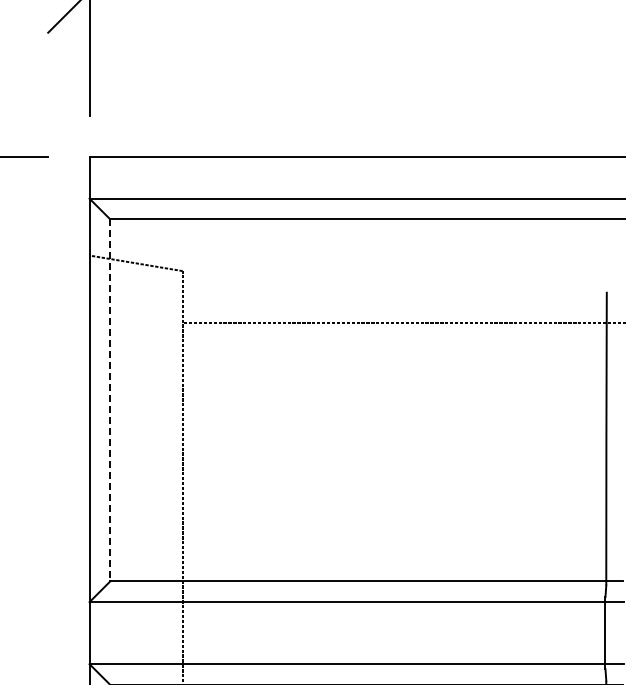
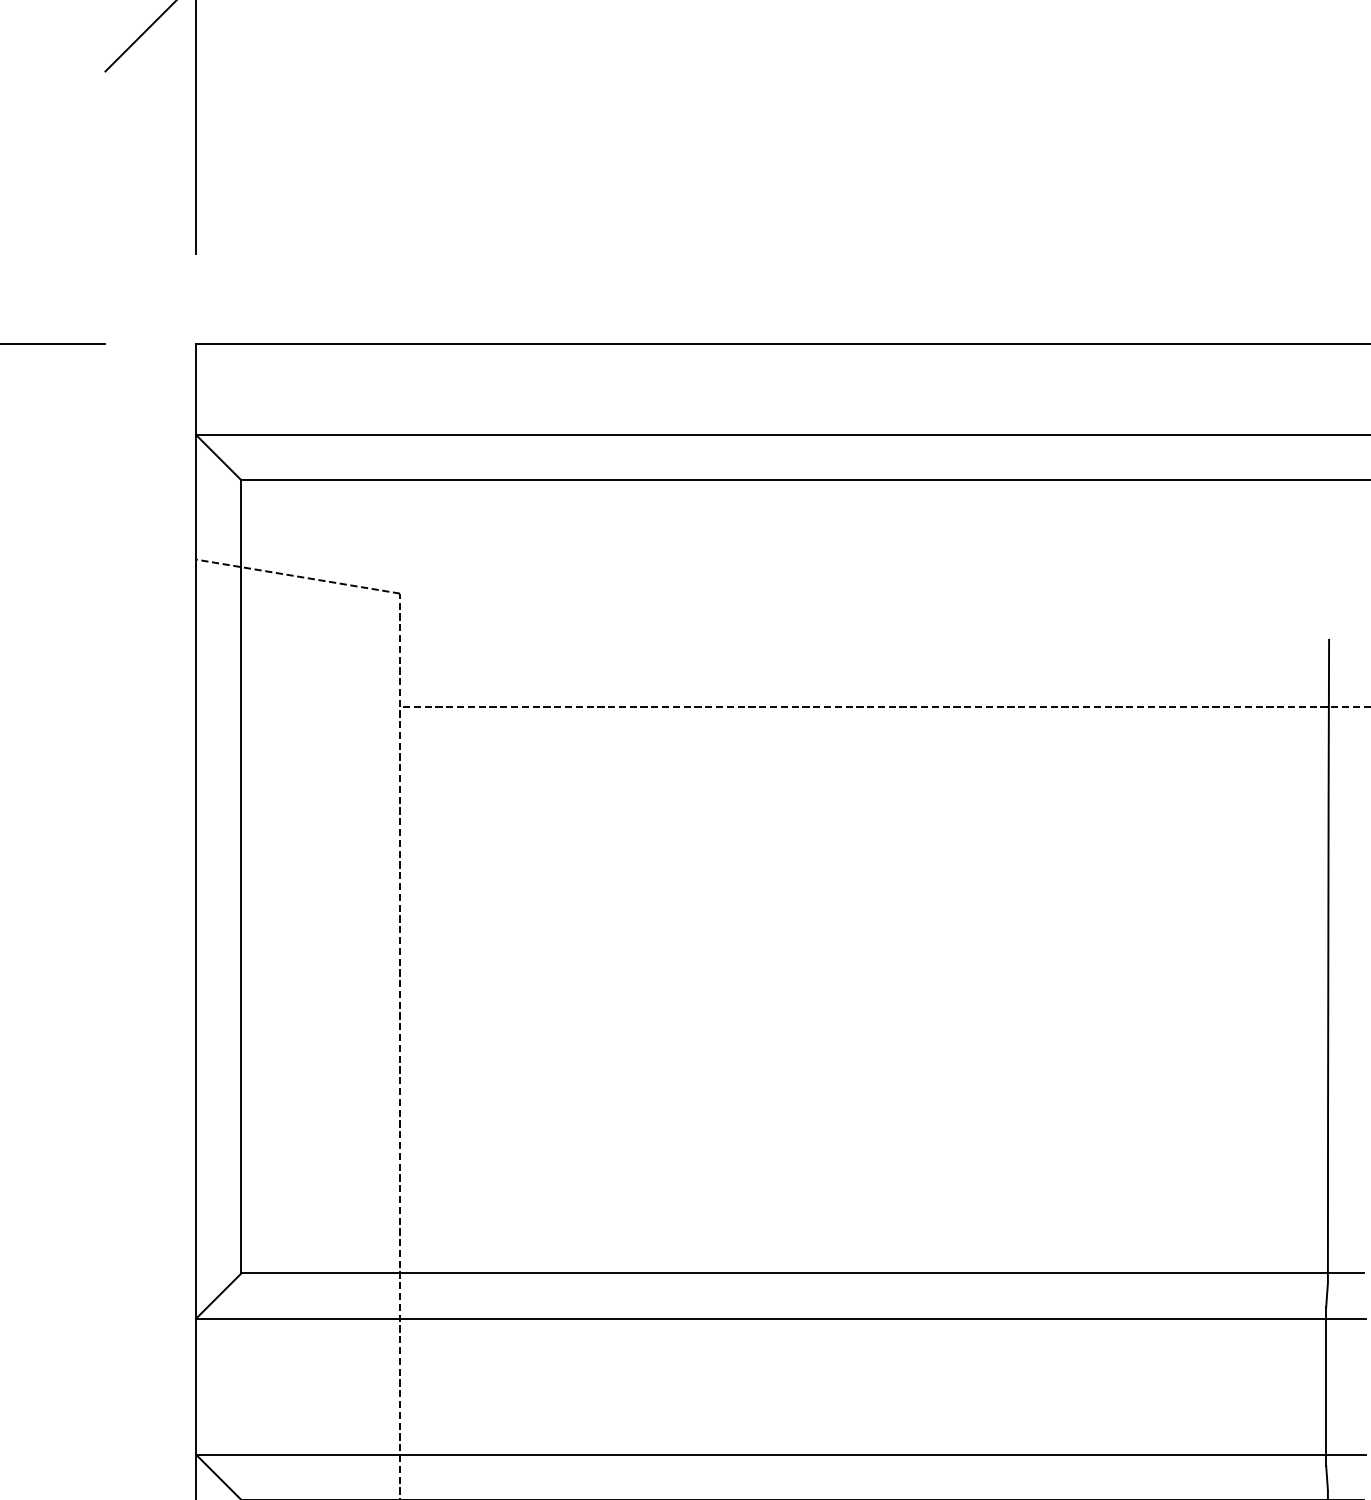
line: (110, 400) -> (241, 877), dashed -> solid

